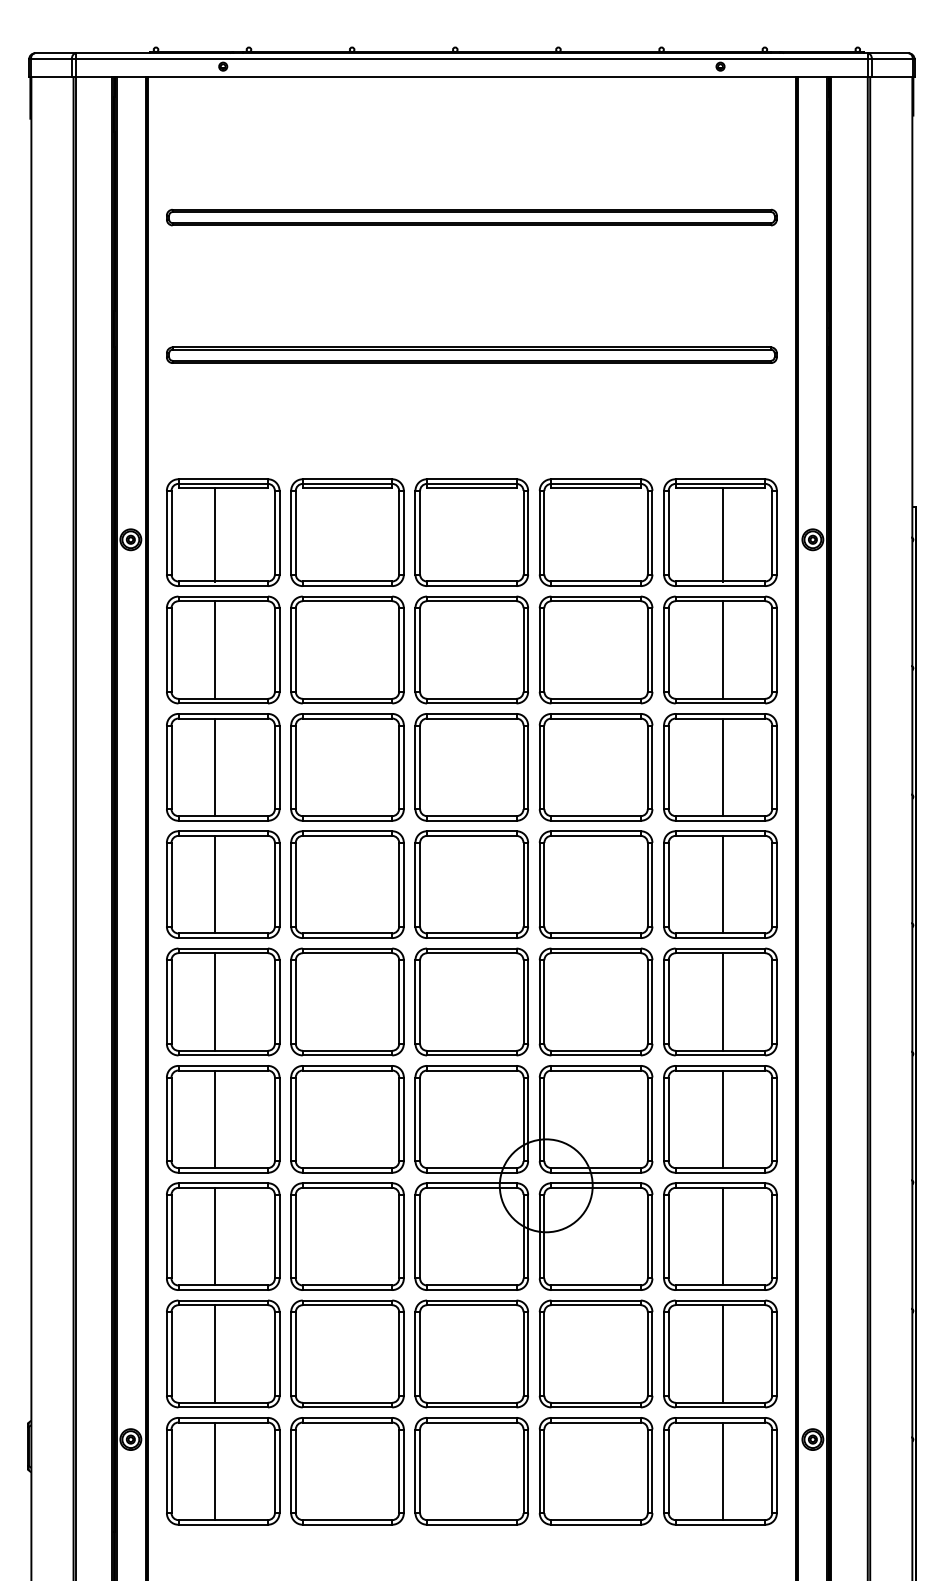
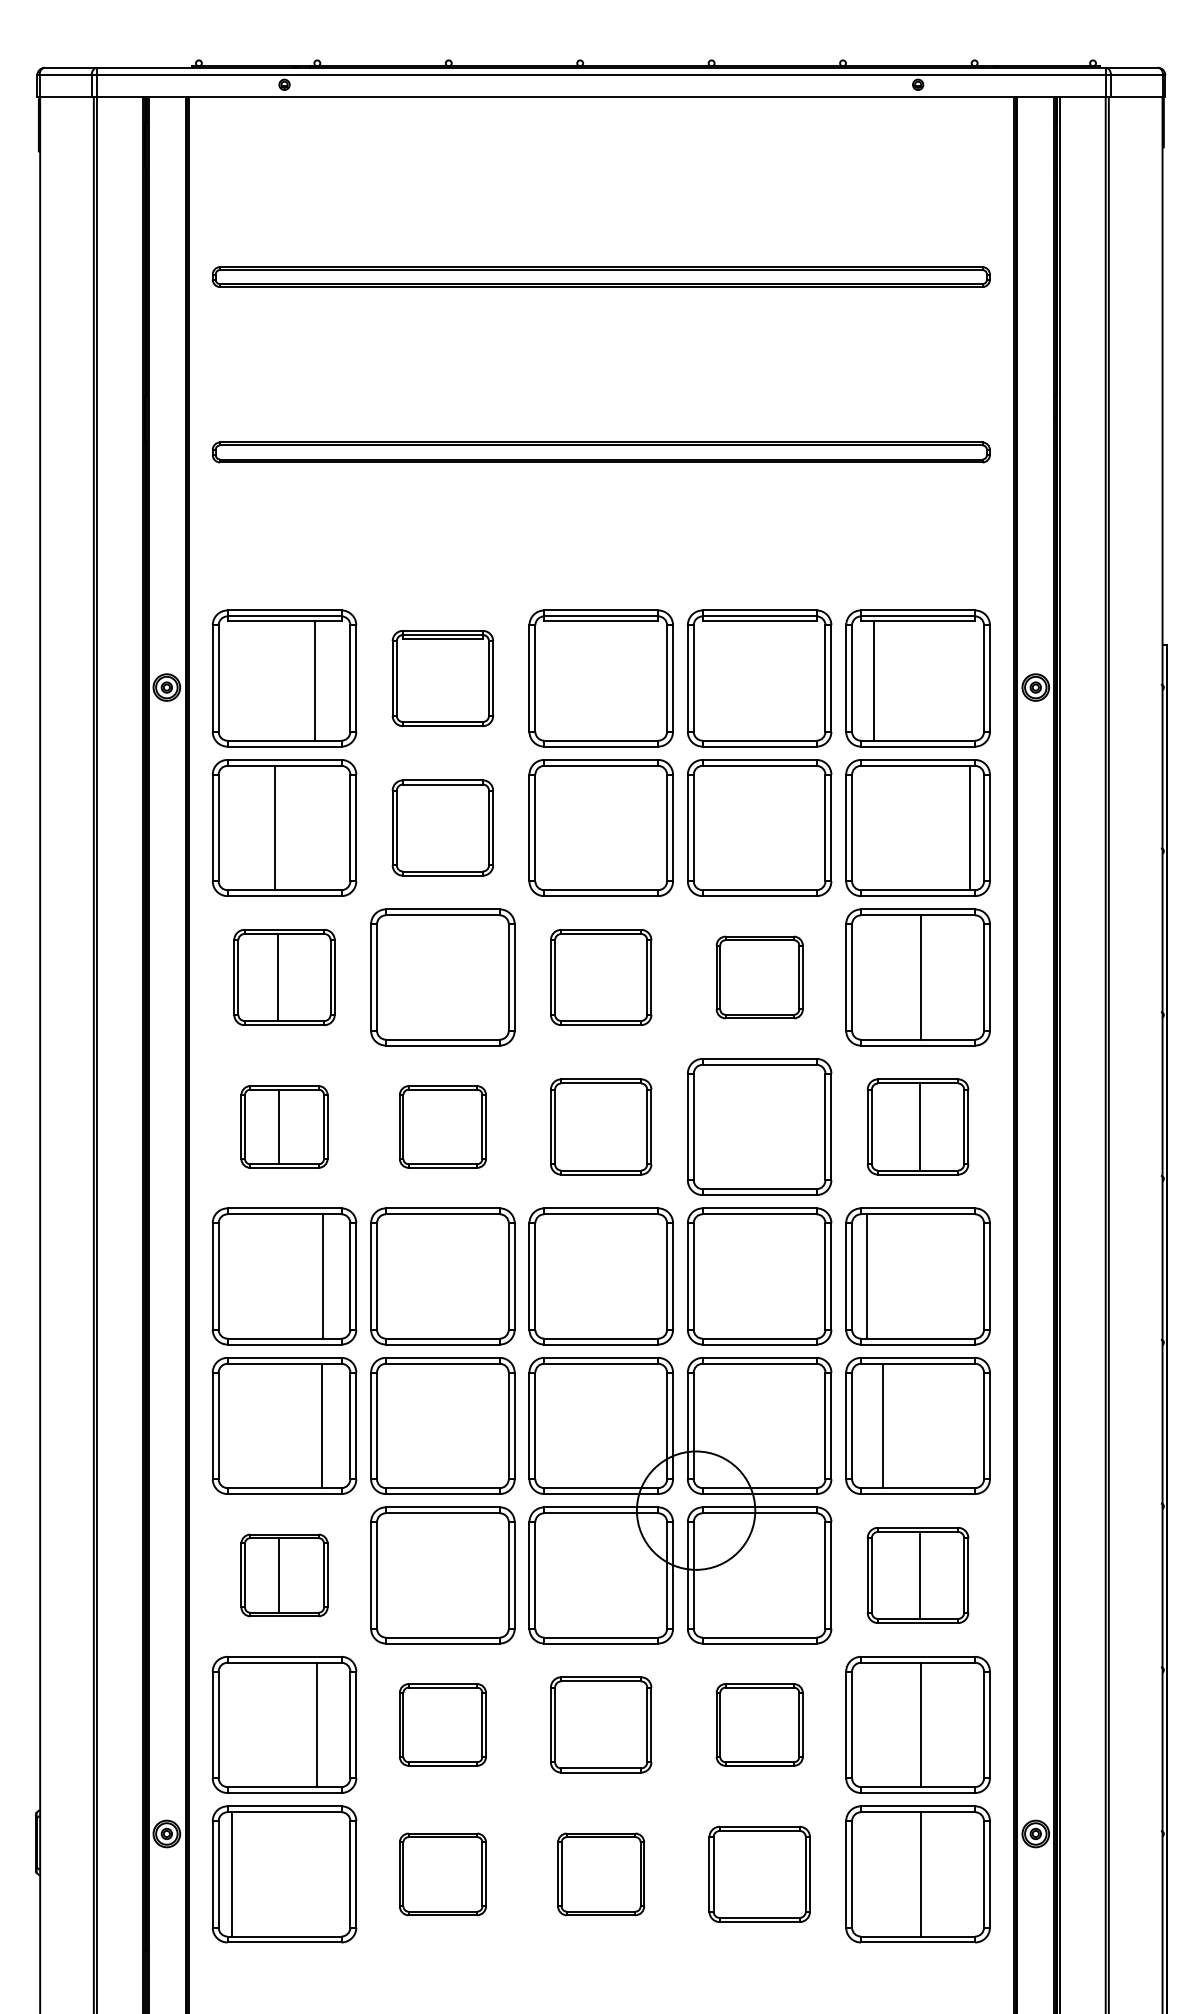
part: (347, 532) -> (442, 678), size x0.7
line: (215, 534) -> (314, 680), moved
line: (722, 534) -> (873, 680), moved
part: (347, 649) -> (442, 827), size x0.7
line: (722, 649) -> (969, 827), moved
part: (223, 767) -> (284, 977), size x0.7
part: (471, 767) -> (600, 977), size x0.7
part: (596, 767) -> (759, 977), size x0.6
part: (223, 884) -> (284, 1126), size x0.6
part: (347, 884) -> (442, 1126), size x0.6
part: (471, 884) -> (600, 1126), size x0.7
part: (720, 884) -> (917, 1126), size x0.7
line: (215, 1002) -> (322, 1276), moved
line: (722, 1002) -> (866, 1276), moved
line: (215, 1118) -> (321, 1425), moved
line: (722, 1118) -> (882, 1425), moved
part: (223, 1236) -> (284, 1575), size x0.6
part: (720, 1236) -> (917, 1575), size x0.7
line: (215, 1353) -> (316, 1724), moved
part: (347, 1353) -> (442, 1724), size x0.6
part: (471, 1353) -> (600, 1724), size x0.7
part: (596, 1353) -> (759, 1724), size x0.6
line: (215, 1471) -> (231, 1874), moved
part: (347, 1471) -> (442, 1874), size x0.6
part: (471, 1471) -> (600, 1874), size x0.6
part: (596, 1471) -> (759, 1874), size x0.7

